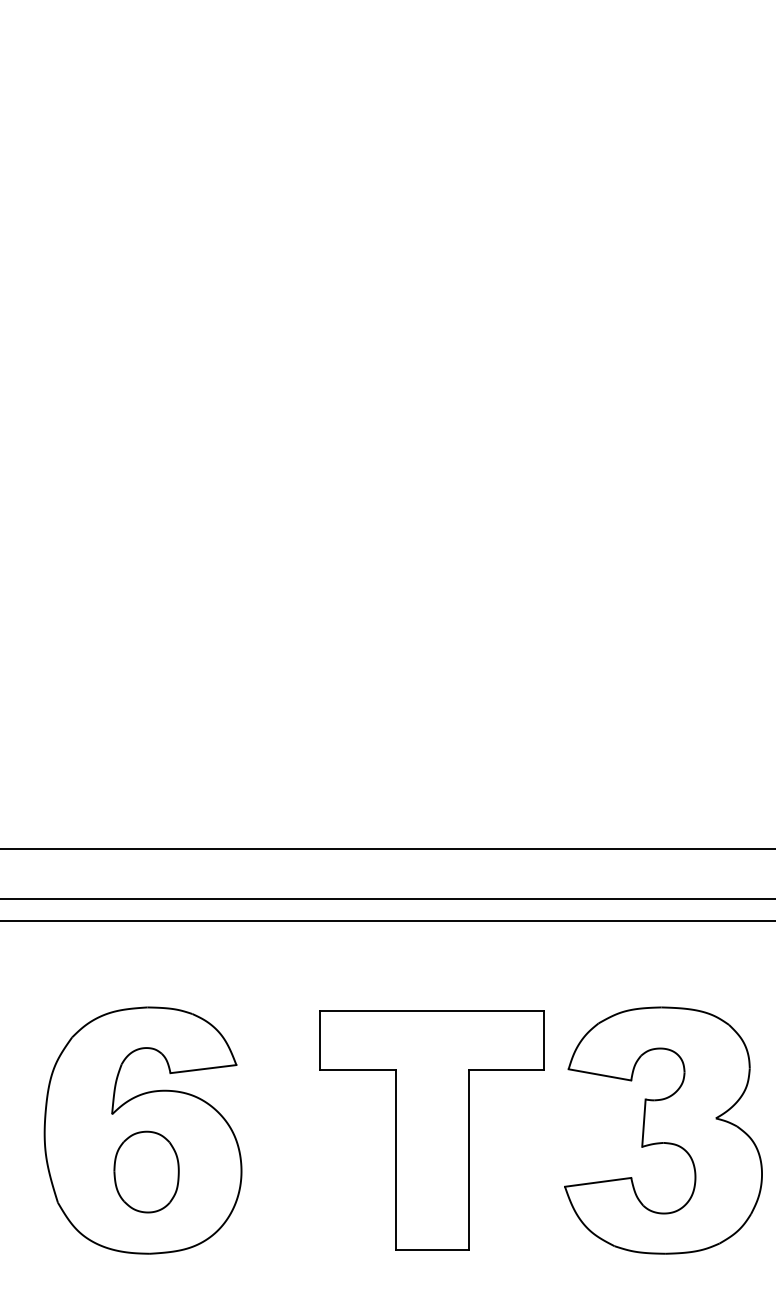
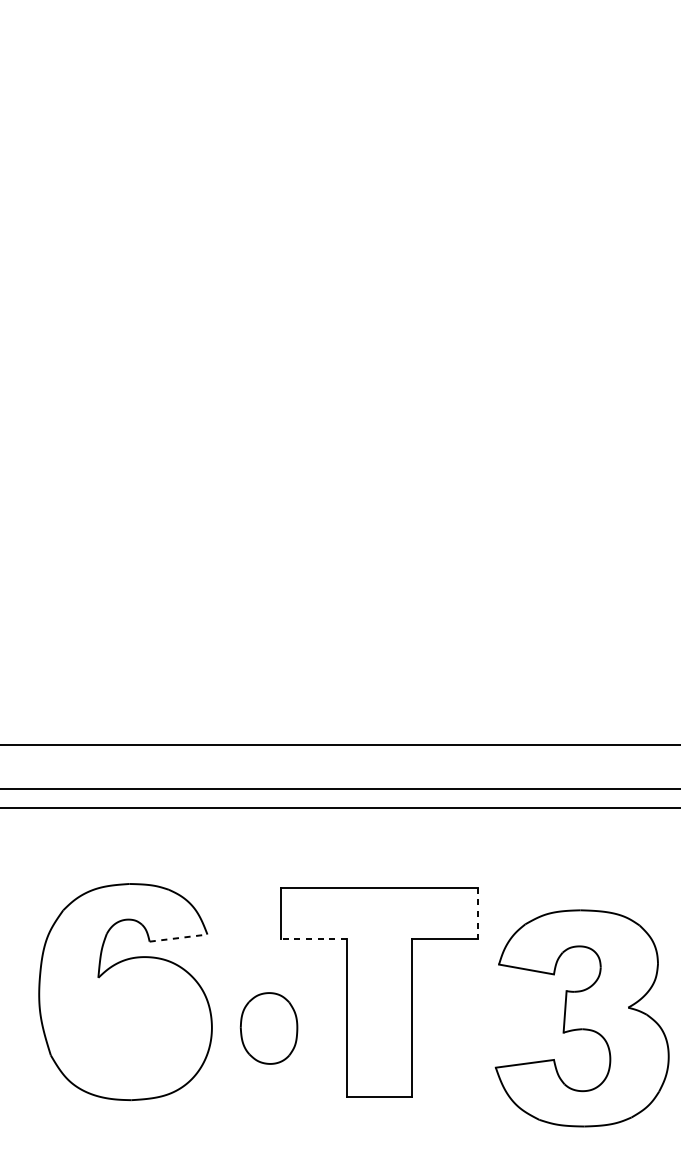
line: (544, 1041) -> (477, 913), solid -> dashed
line: (203, 1069) -> (178, 938), solid -> dashed
line: (358, 1070) -> (314, 939), solid -> dashed
part: (663, 1130) -> (582, 1018), moved
part: (146, 1171) -> (268, 1027), moved

